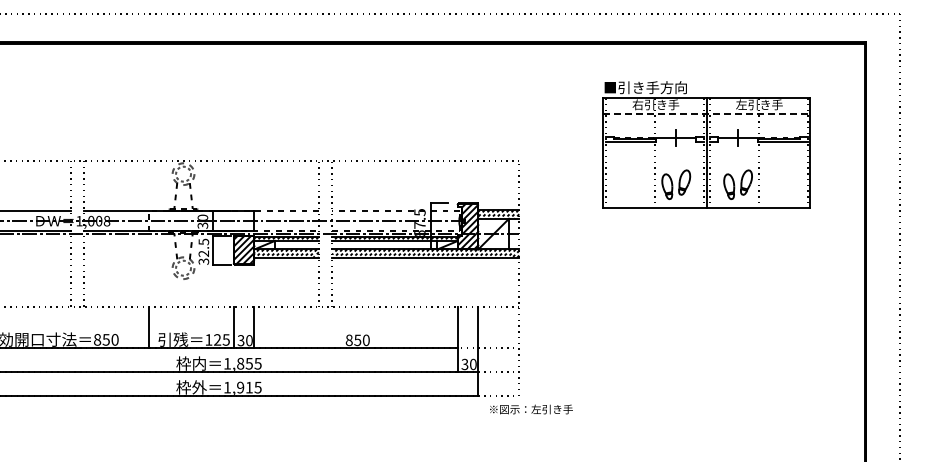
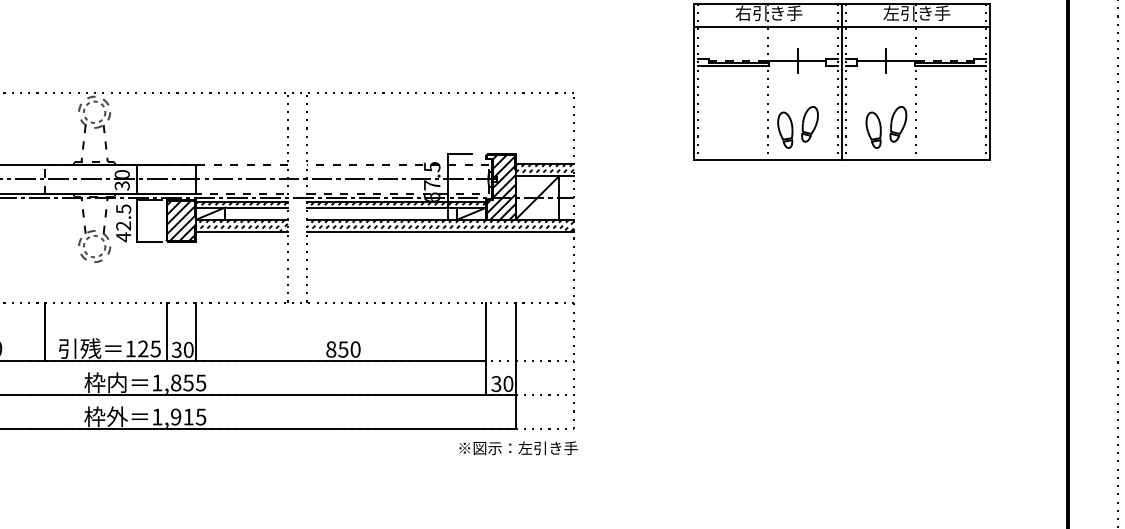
line: (706, 114) -> (841, 27), dashed -> solid
text: (203, 261) -> (123, 236), 32.5 -> 42.5
text: (531, 409) -> (518, 448), moved

